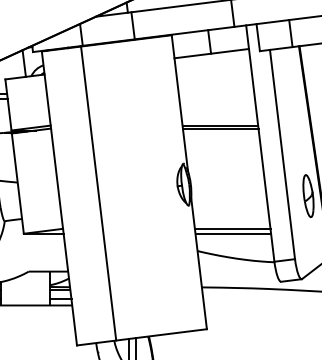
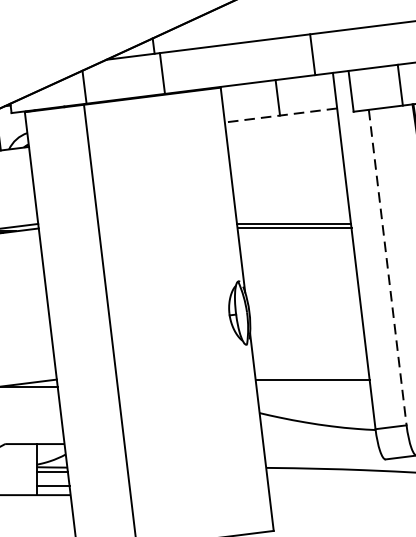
line: (211, 53) -> (280, 115), solid -> dashed
line: (282, 155) -> (387, 269), solid -> dashed
line: (233, 233) -> (313, 386), removed

